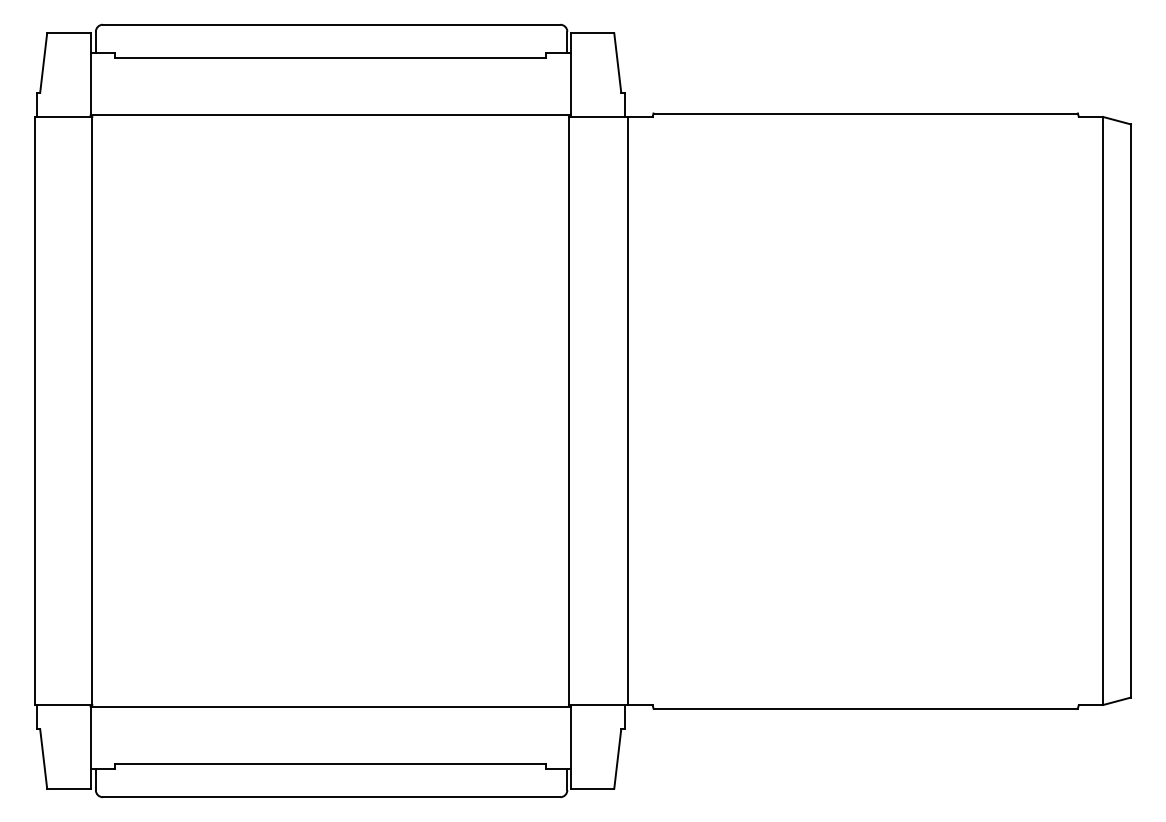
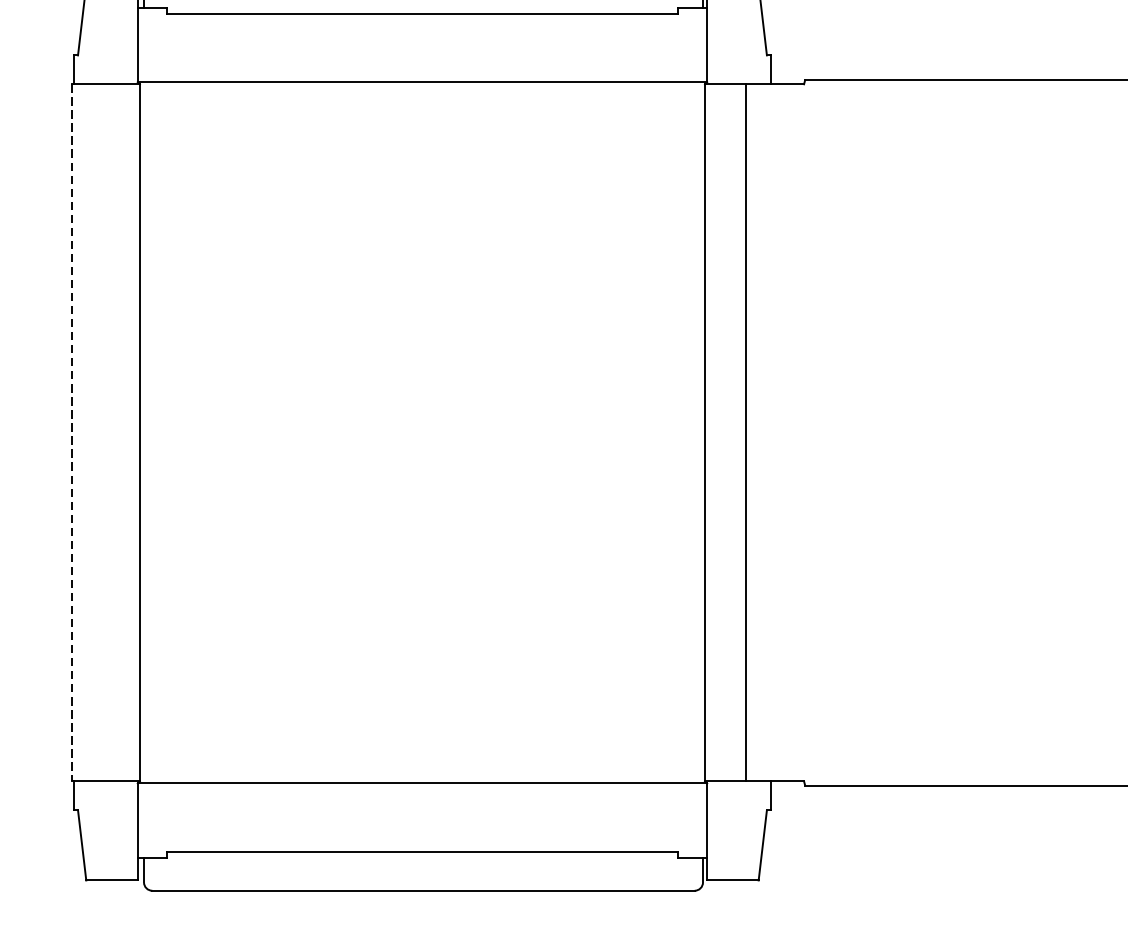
line: (628, 410) -> (745, 432), moved
line: (34, 411) -> (71, 433), solid -> dashed

